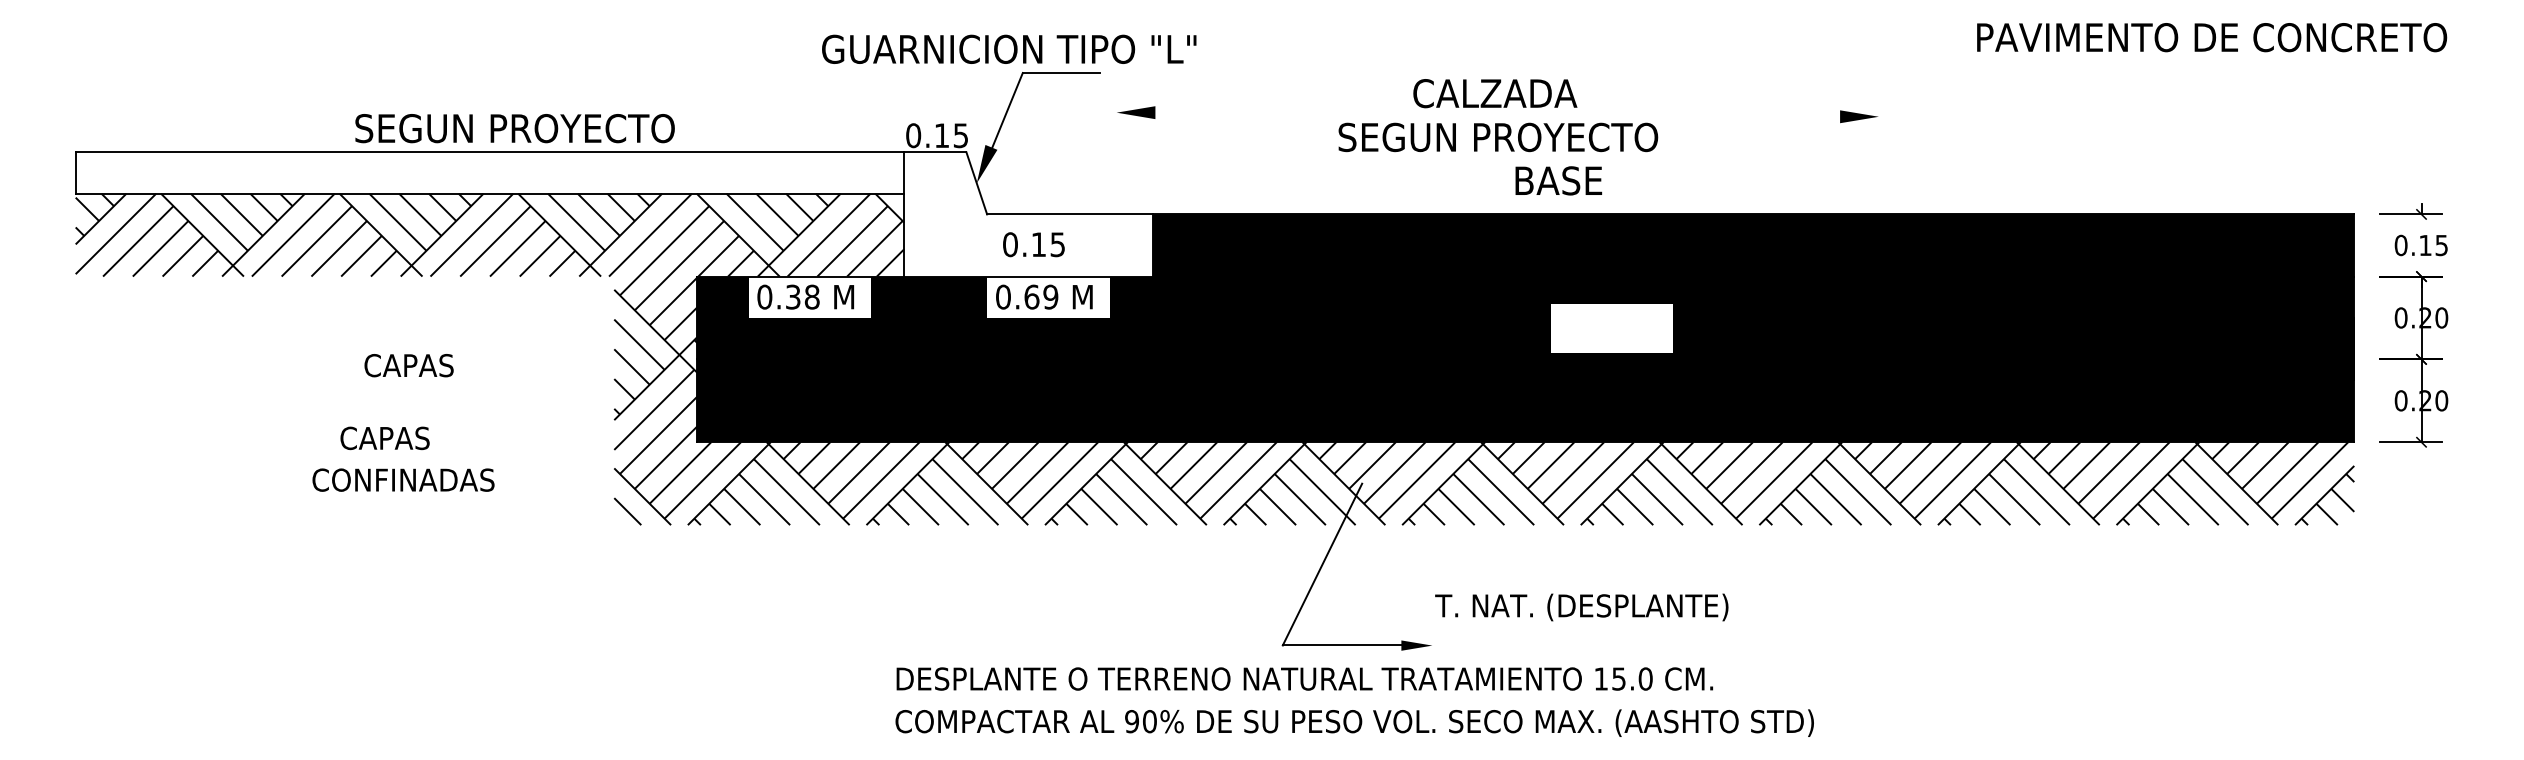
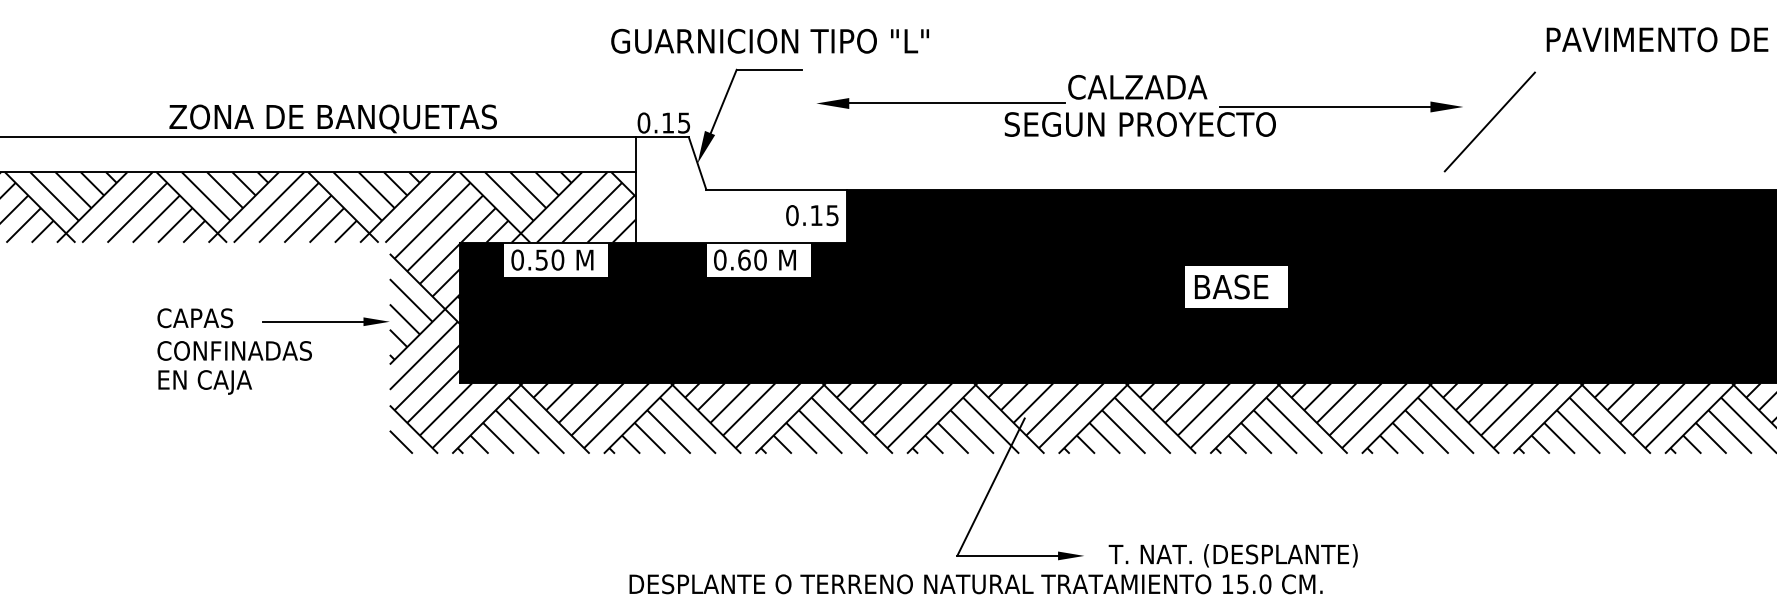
text: (1009, 48) -> (770, 40), moved
line: (1271, 112) -> (947, 103), added
line: (1727, 116) -> (1334, 106), added
text: (547, 130) -> (333, 118), SEGUN PROYECTO -> ZONA DE BANQUETAS
line: (1910, 134) -> (1490, 122), added
text: (1558, 180) -> (1231, 286), moved
text: (1033, 244) -> (811, 215), moved
text: (802, 296) -> (549, 259), 0.38 -> 0.50
text: (1050, 297) -> (760, 260), 0.69 -> 0.60
text: (408, 365) -> (194, 318), moved
part: (538, 369) -> (325, 321), added
text: (395, 440) -> (204, 381), CAPAS -> EN CAJA
text: (403, 479) -> (234, 350), moved
text: (1581, 607) -> (1233, 555), moved

